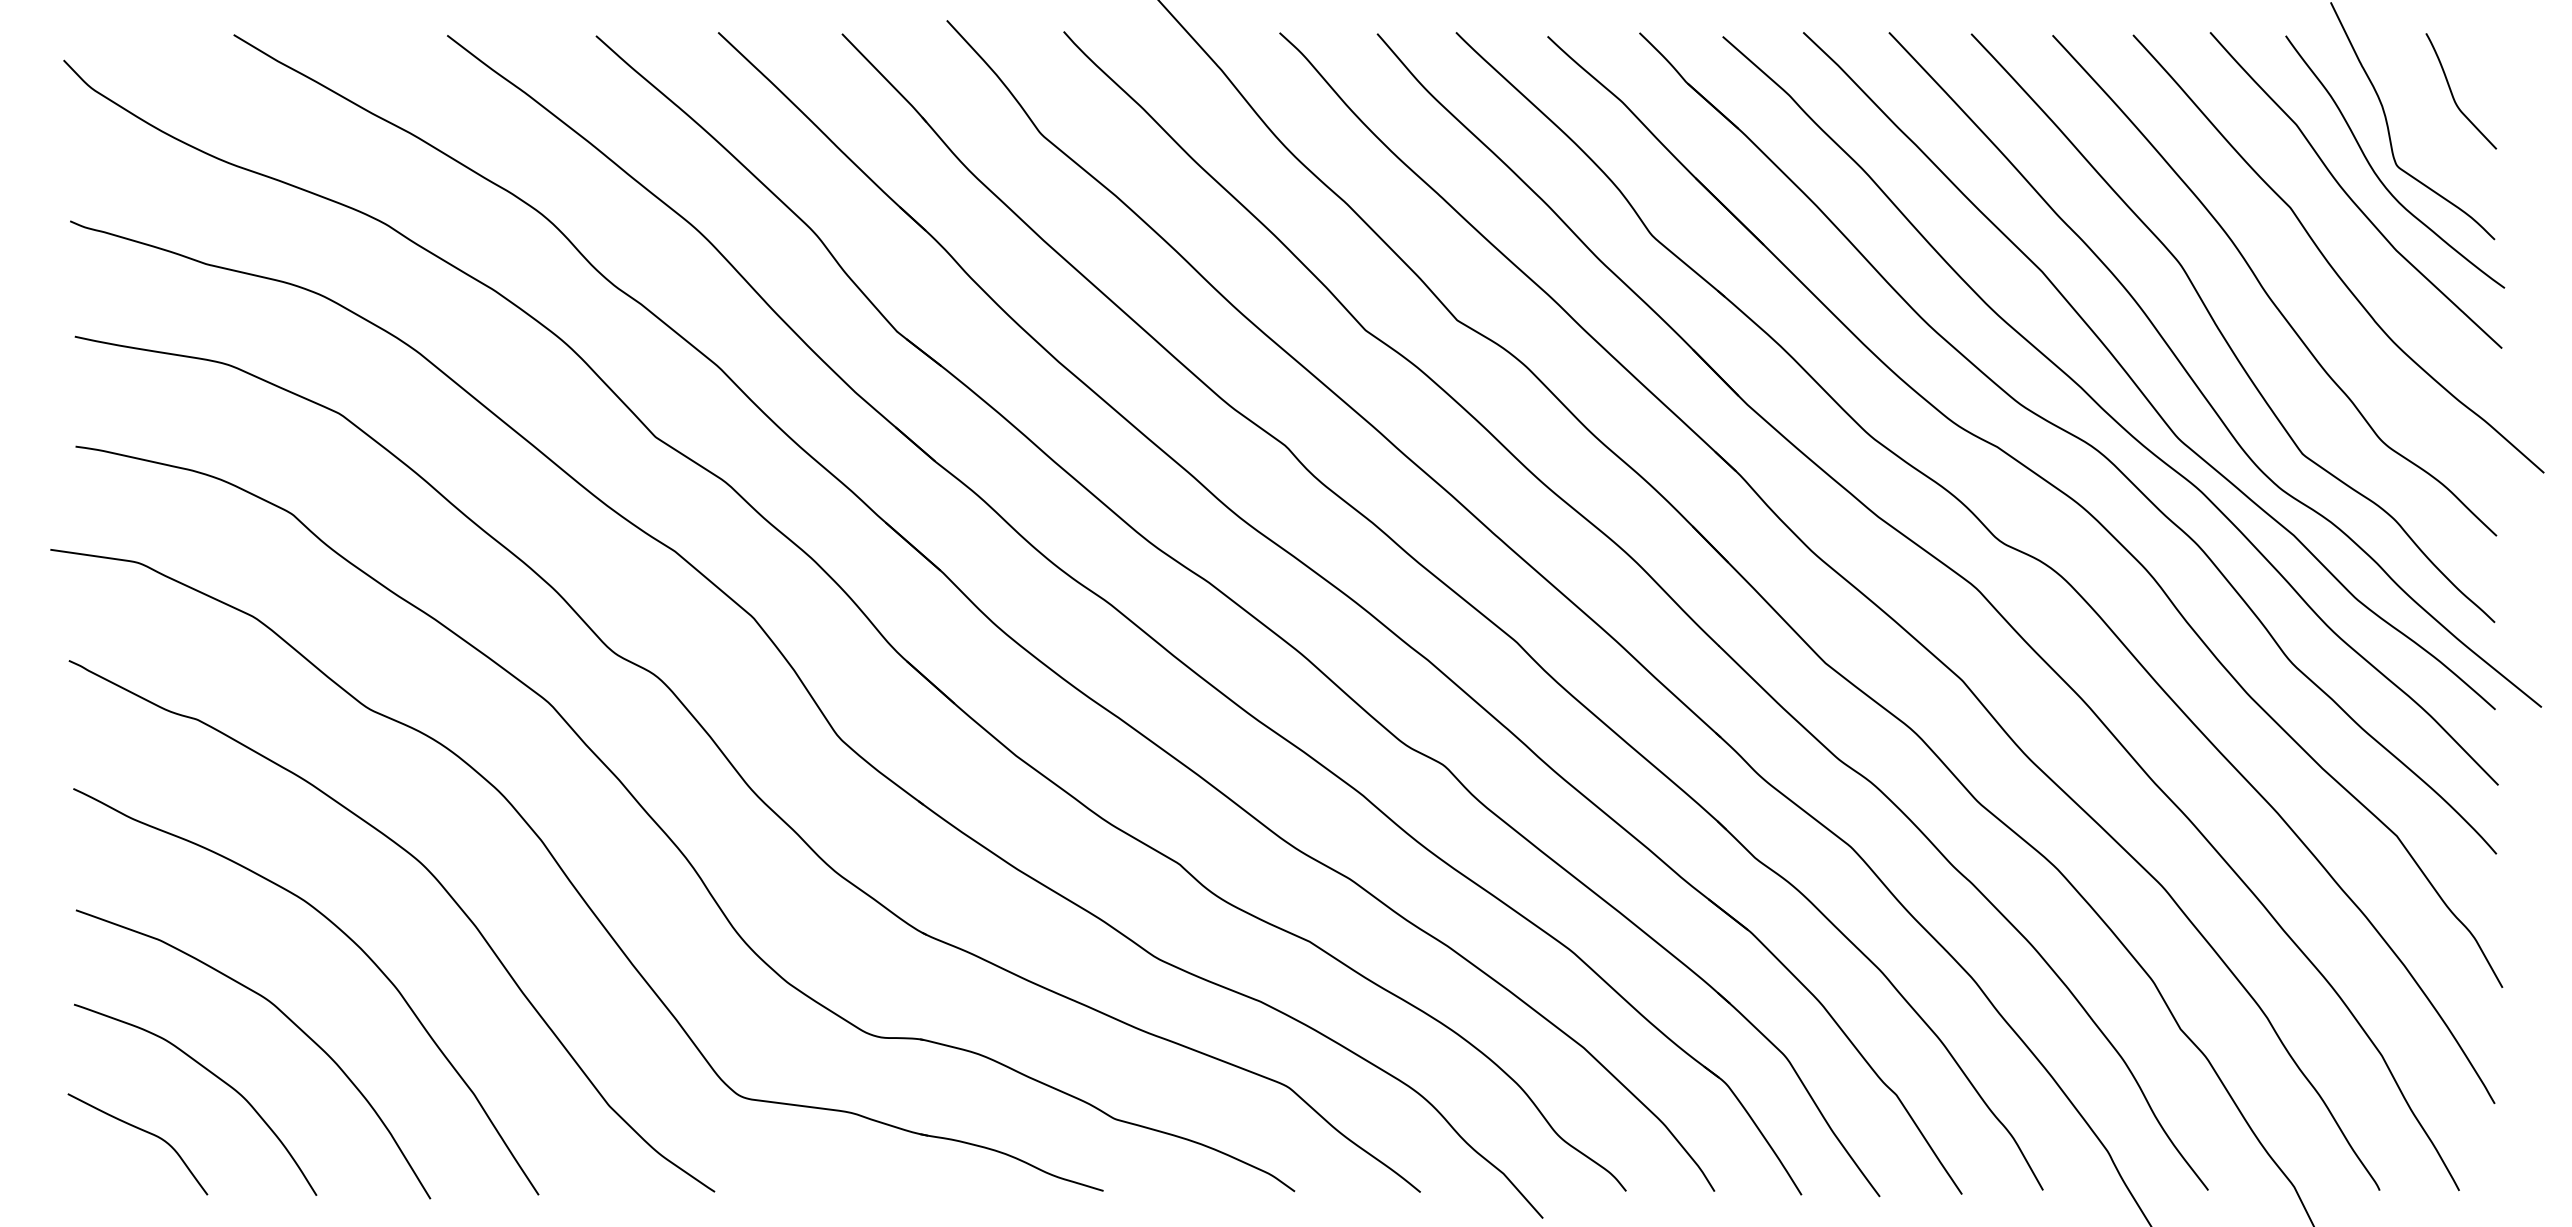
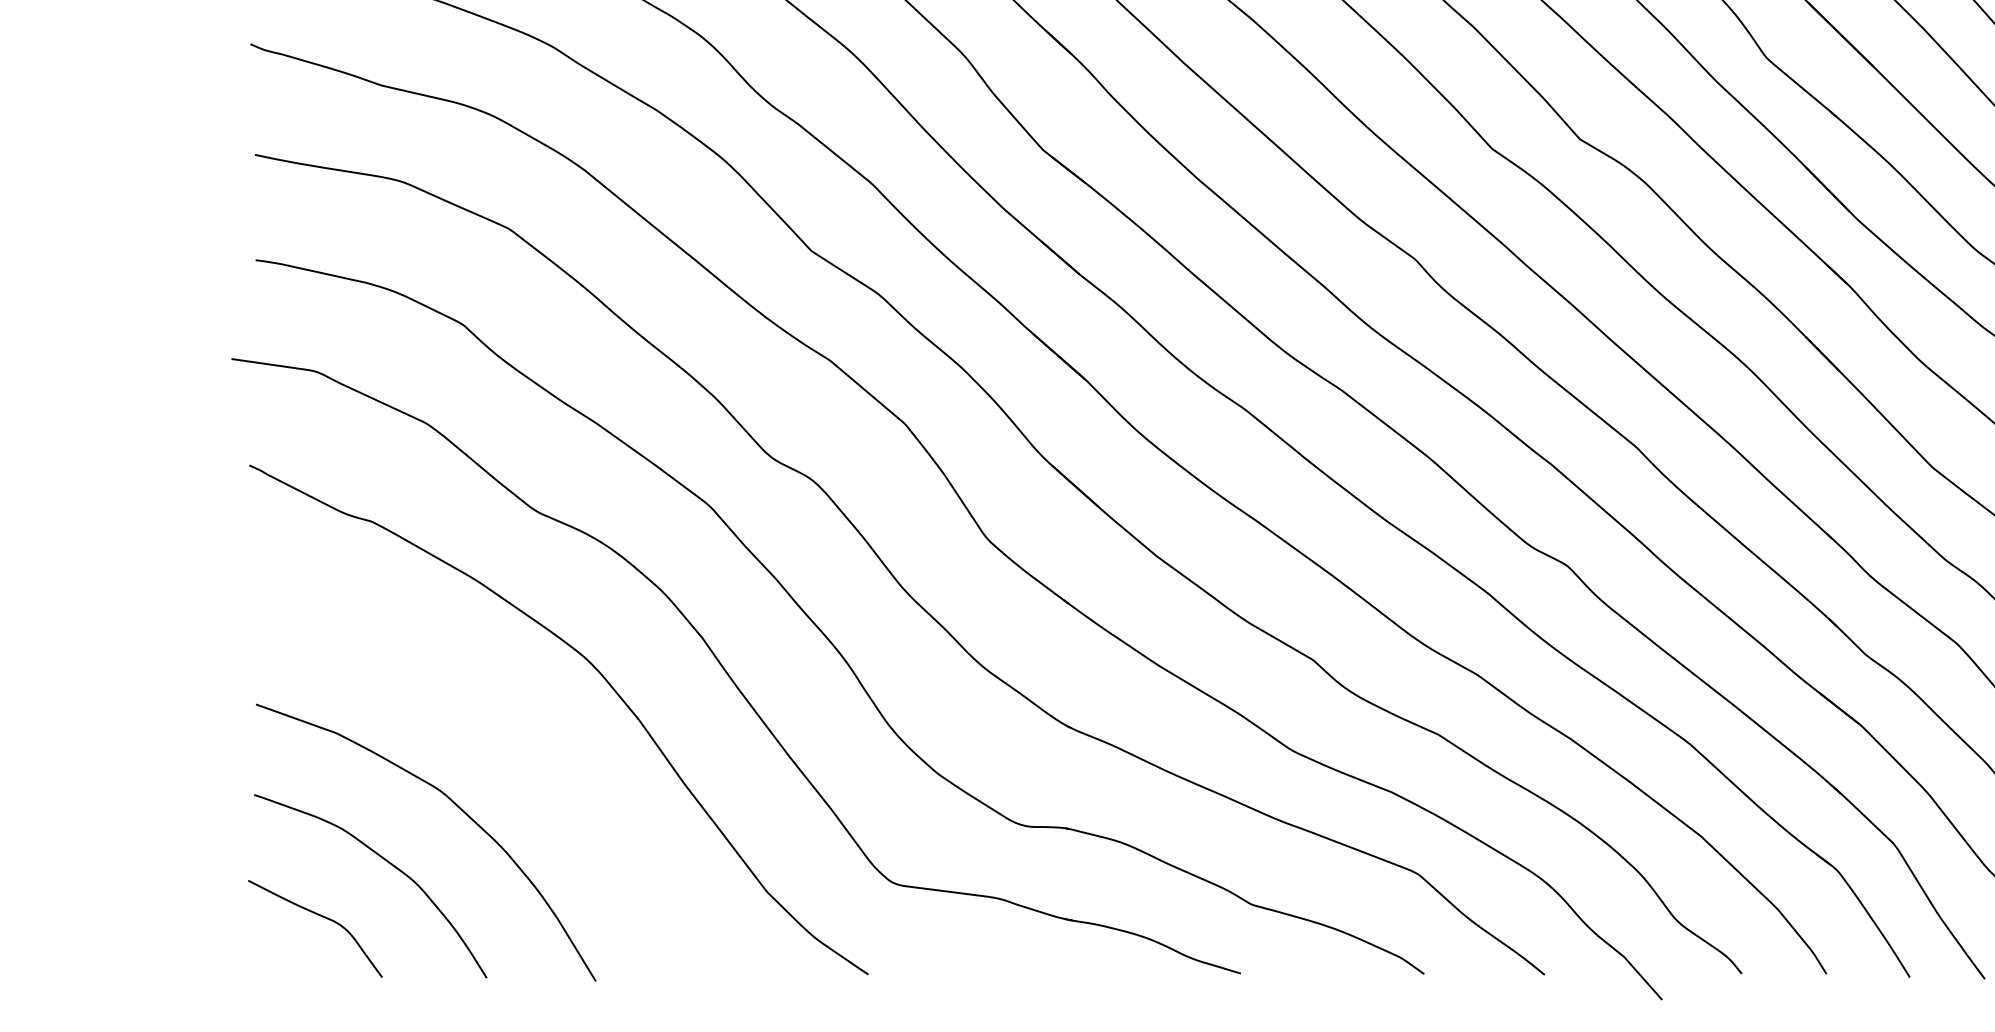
curve: (351, 941) -> (520, 734), removed

